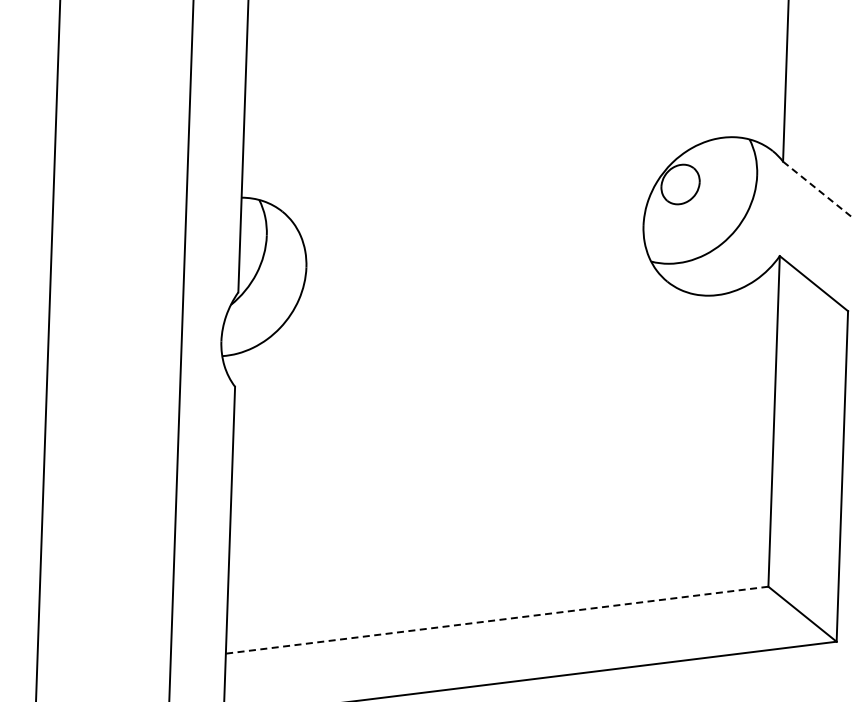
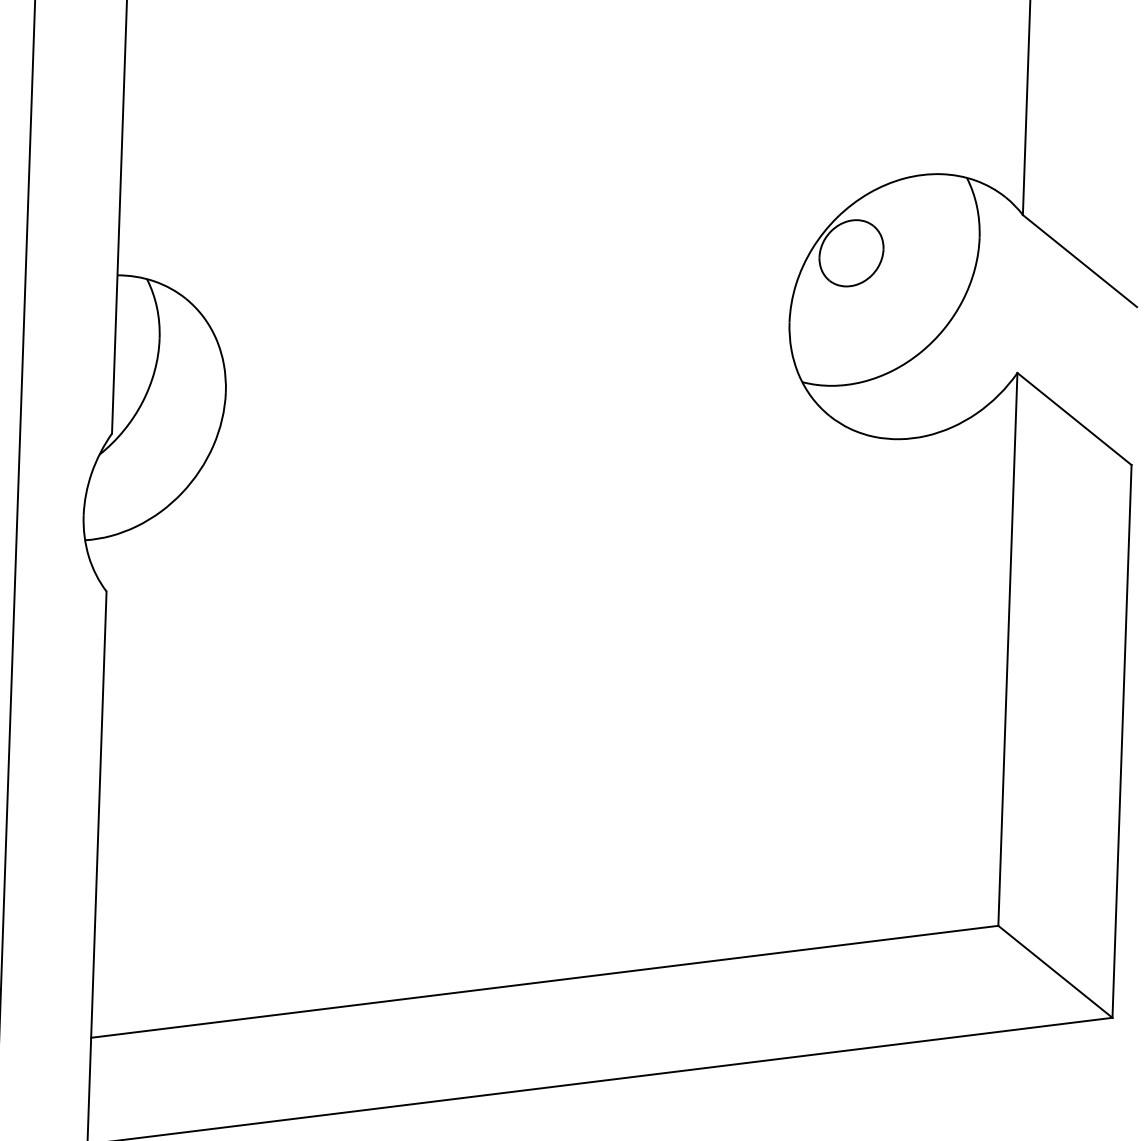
line: (817, 189) -> (1080, 261), dashed -> solid
line: (496, 620) -> (543, 982), dashed -> solid

